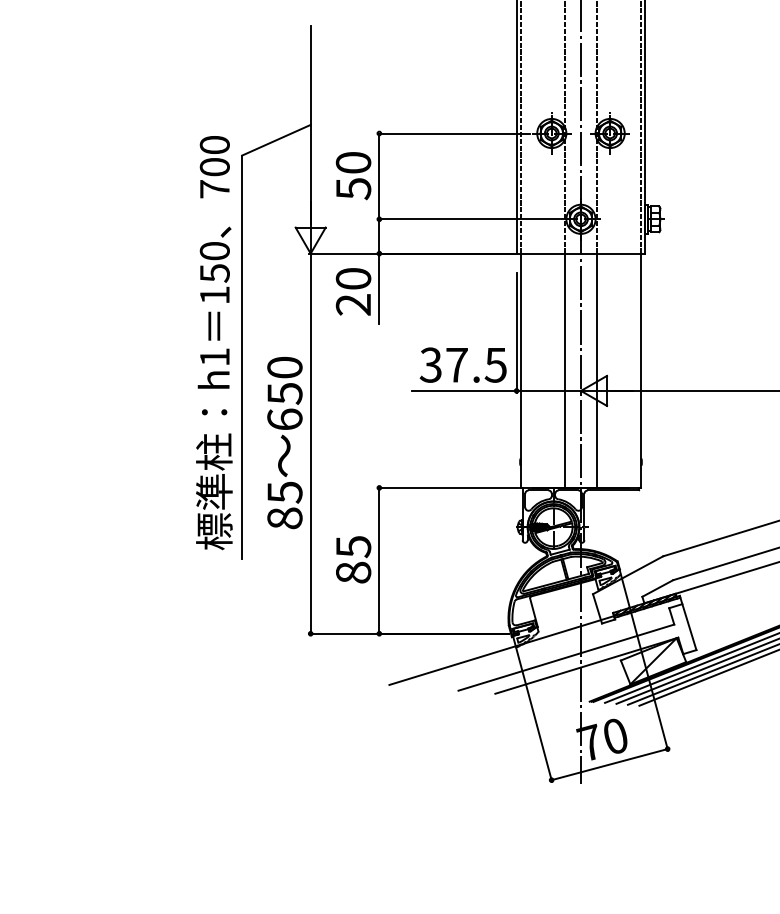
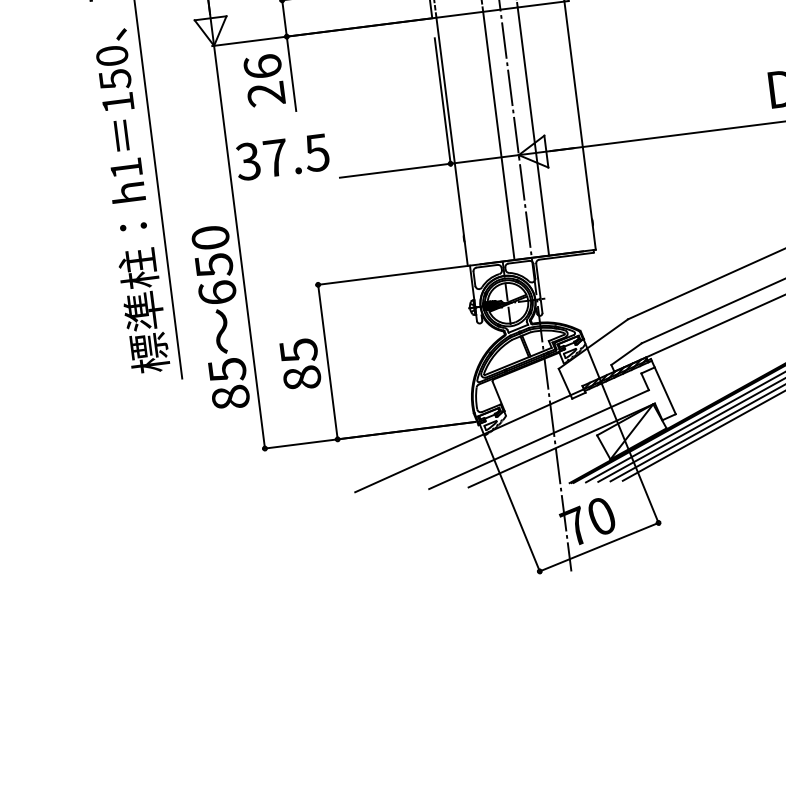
text: (353, 278) -> (262, 66), 20 -> 26
text: (462, 364) -> (281, 156), moved
text: (284, 443) -> (220, 318), moved

